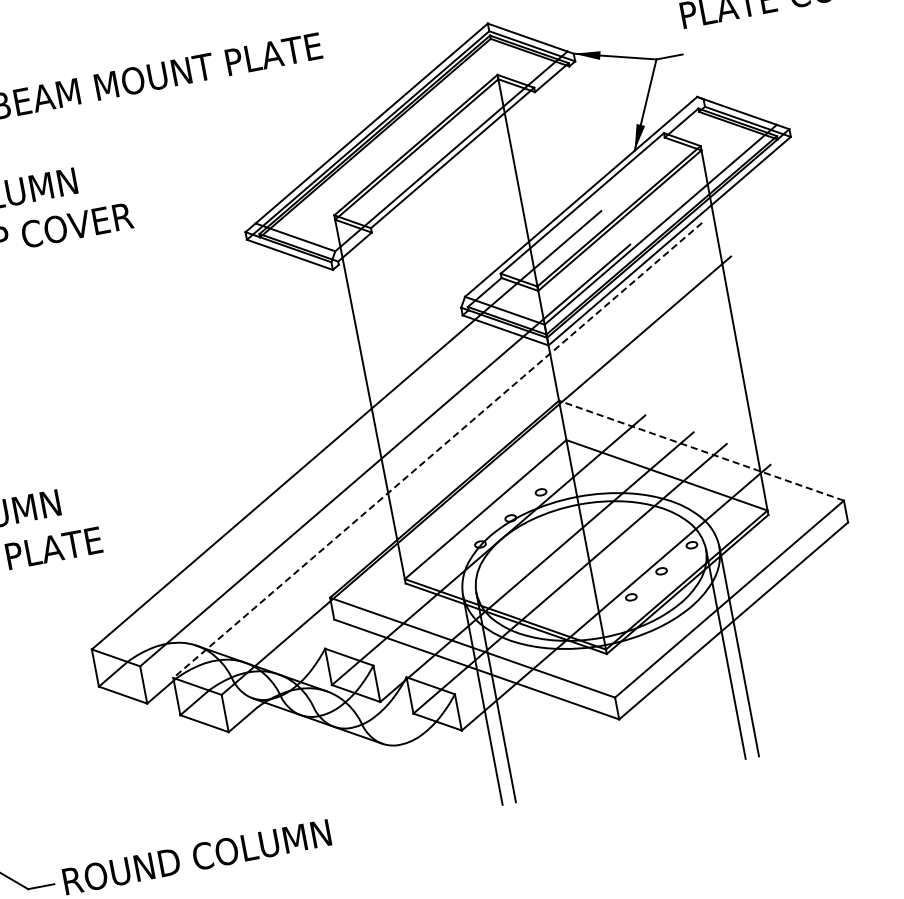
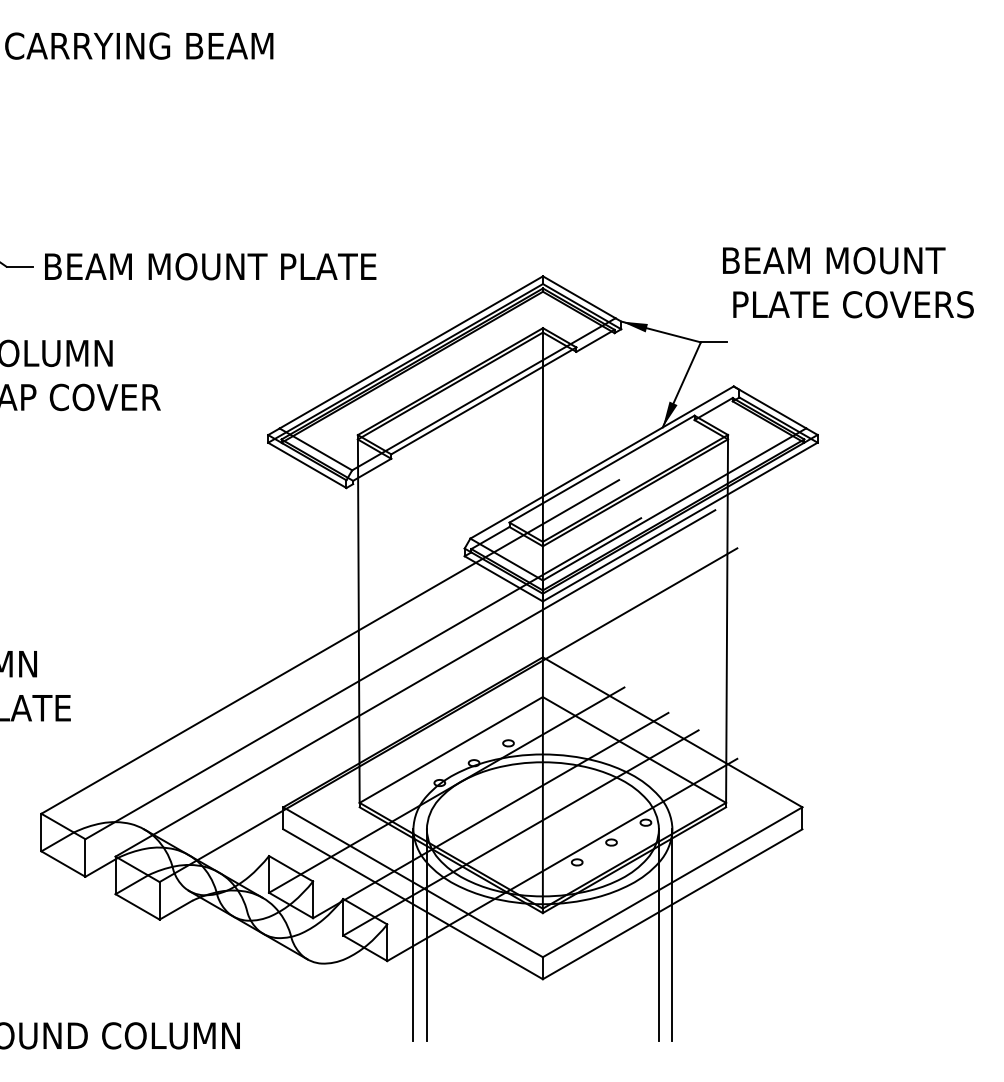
line: (437, 450) -> (415, 683), dashed -> solid
line: (701, 450) -> (672, 732), dashed -> solid

